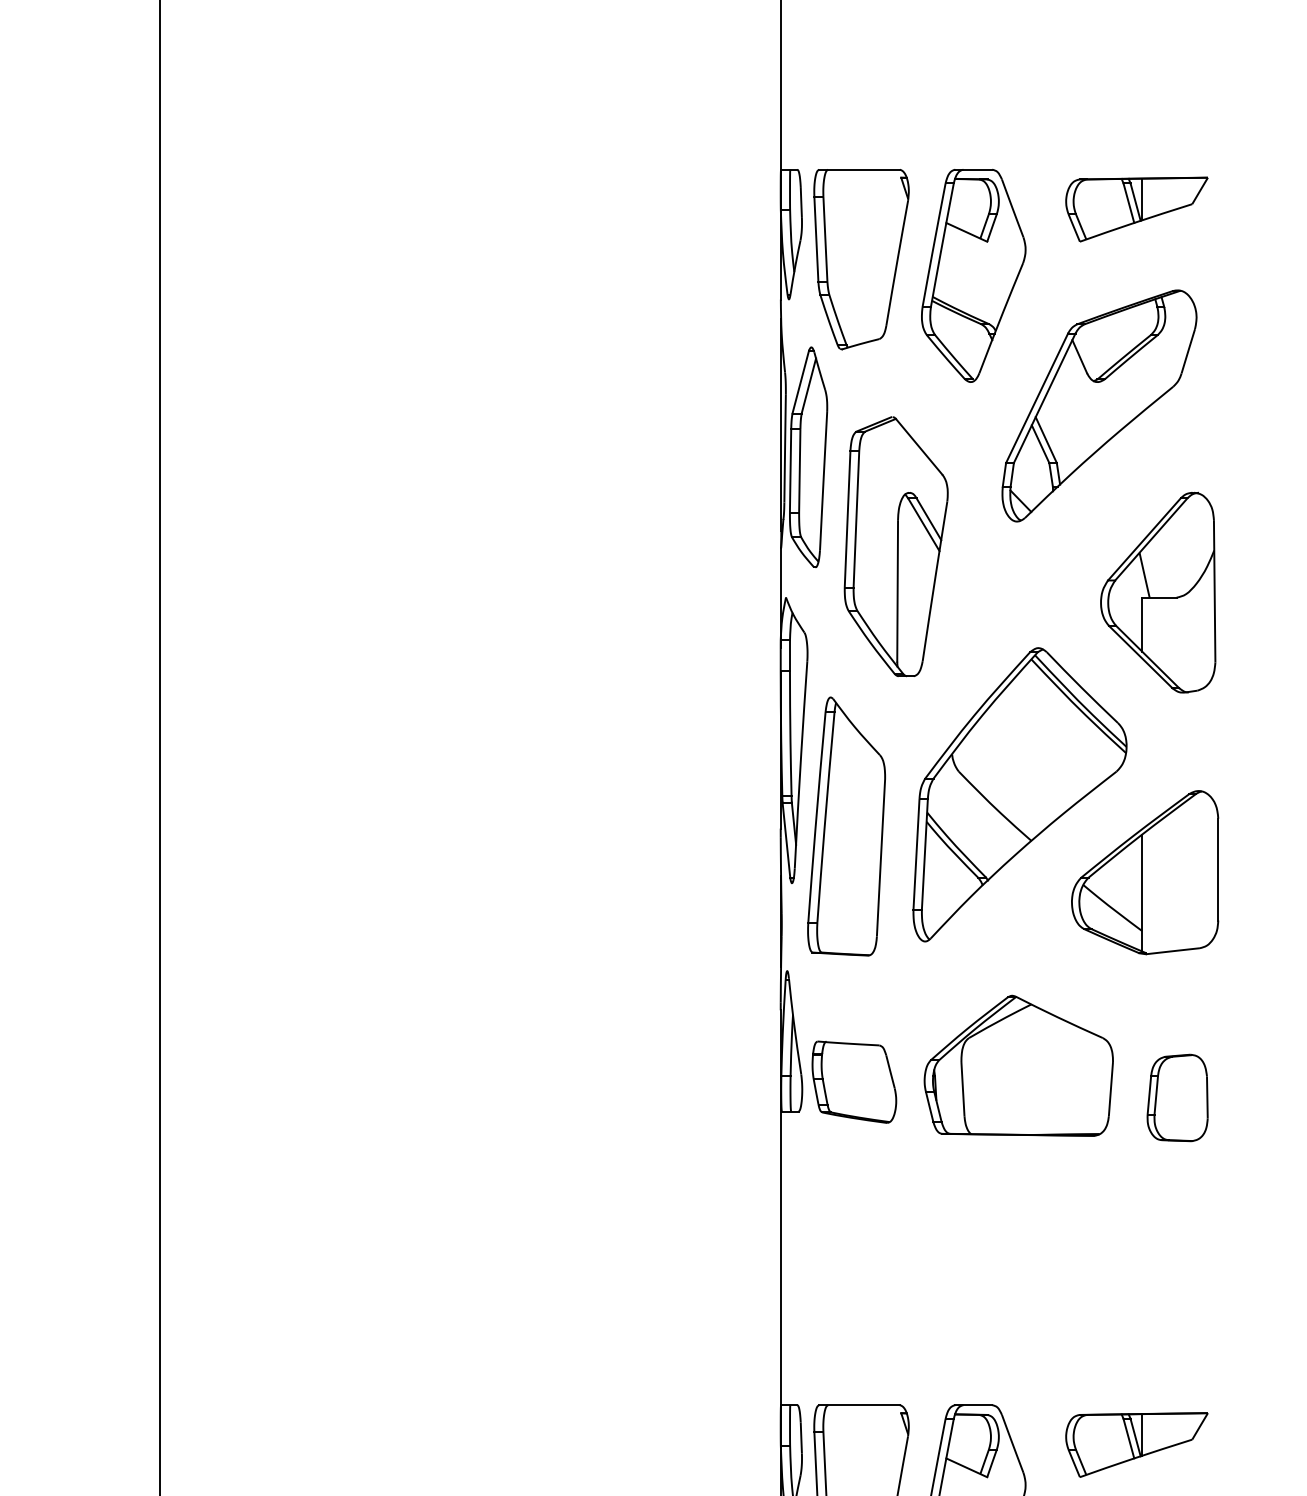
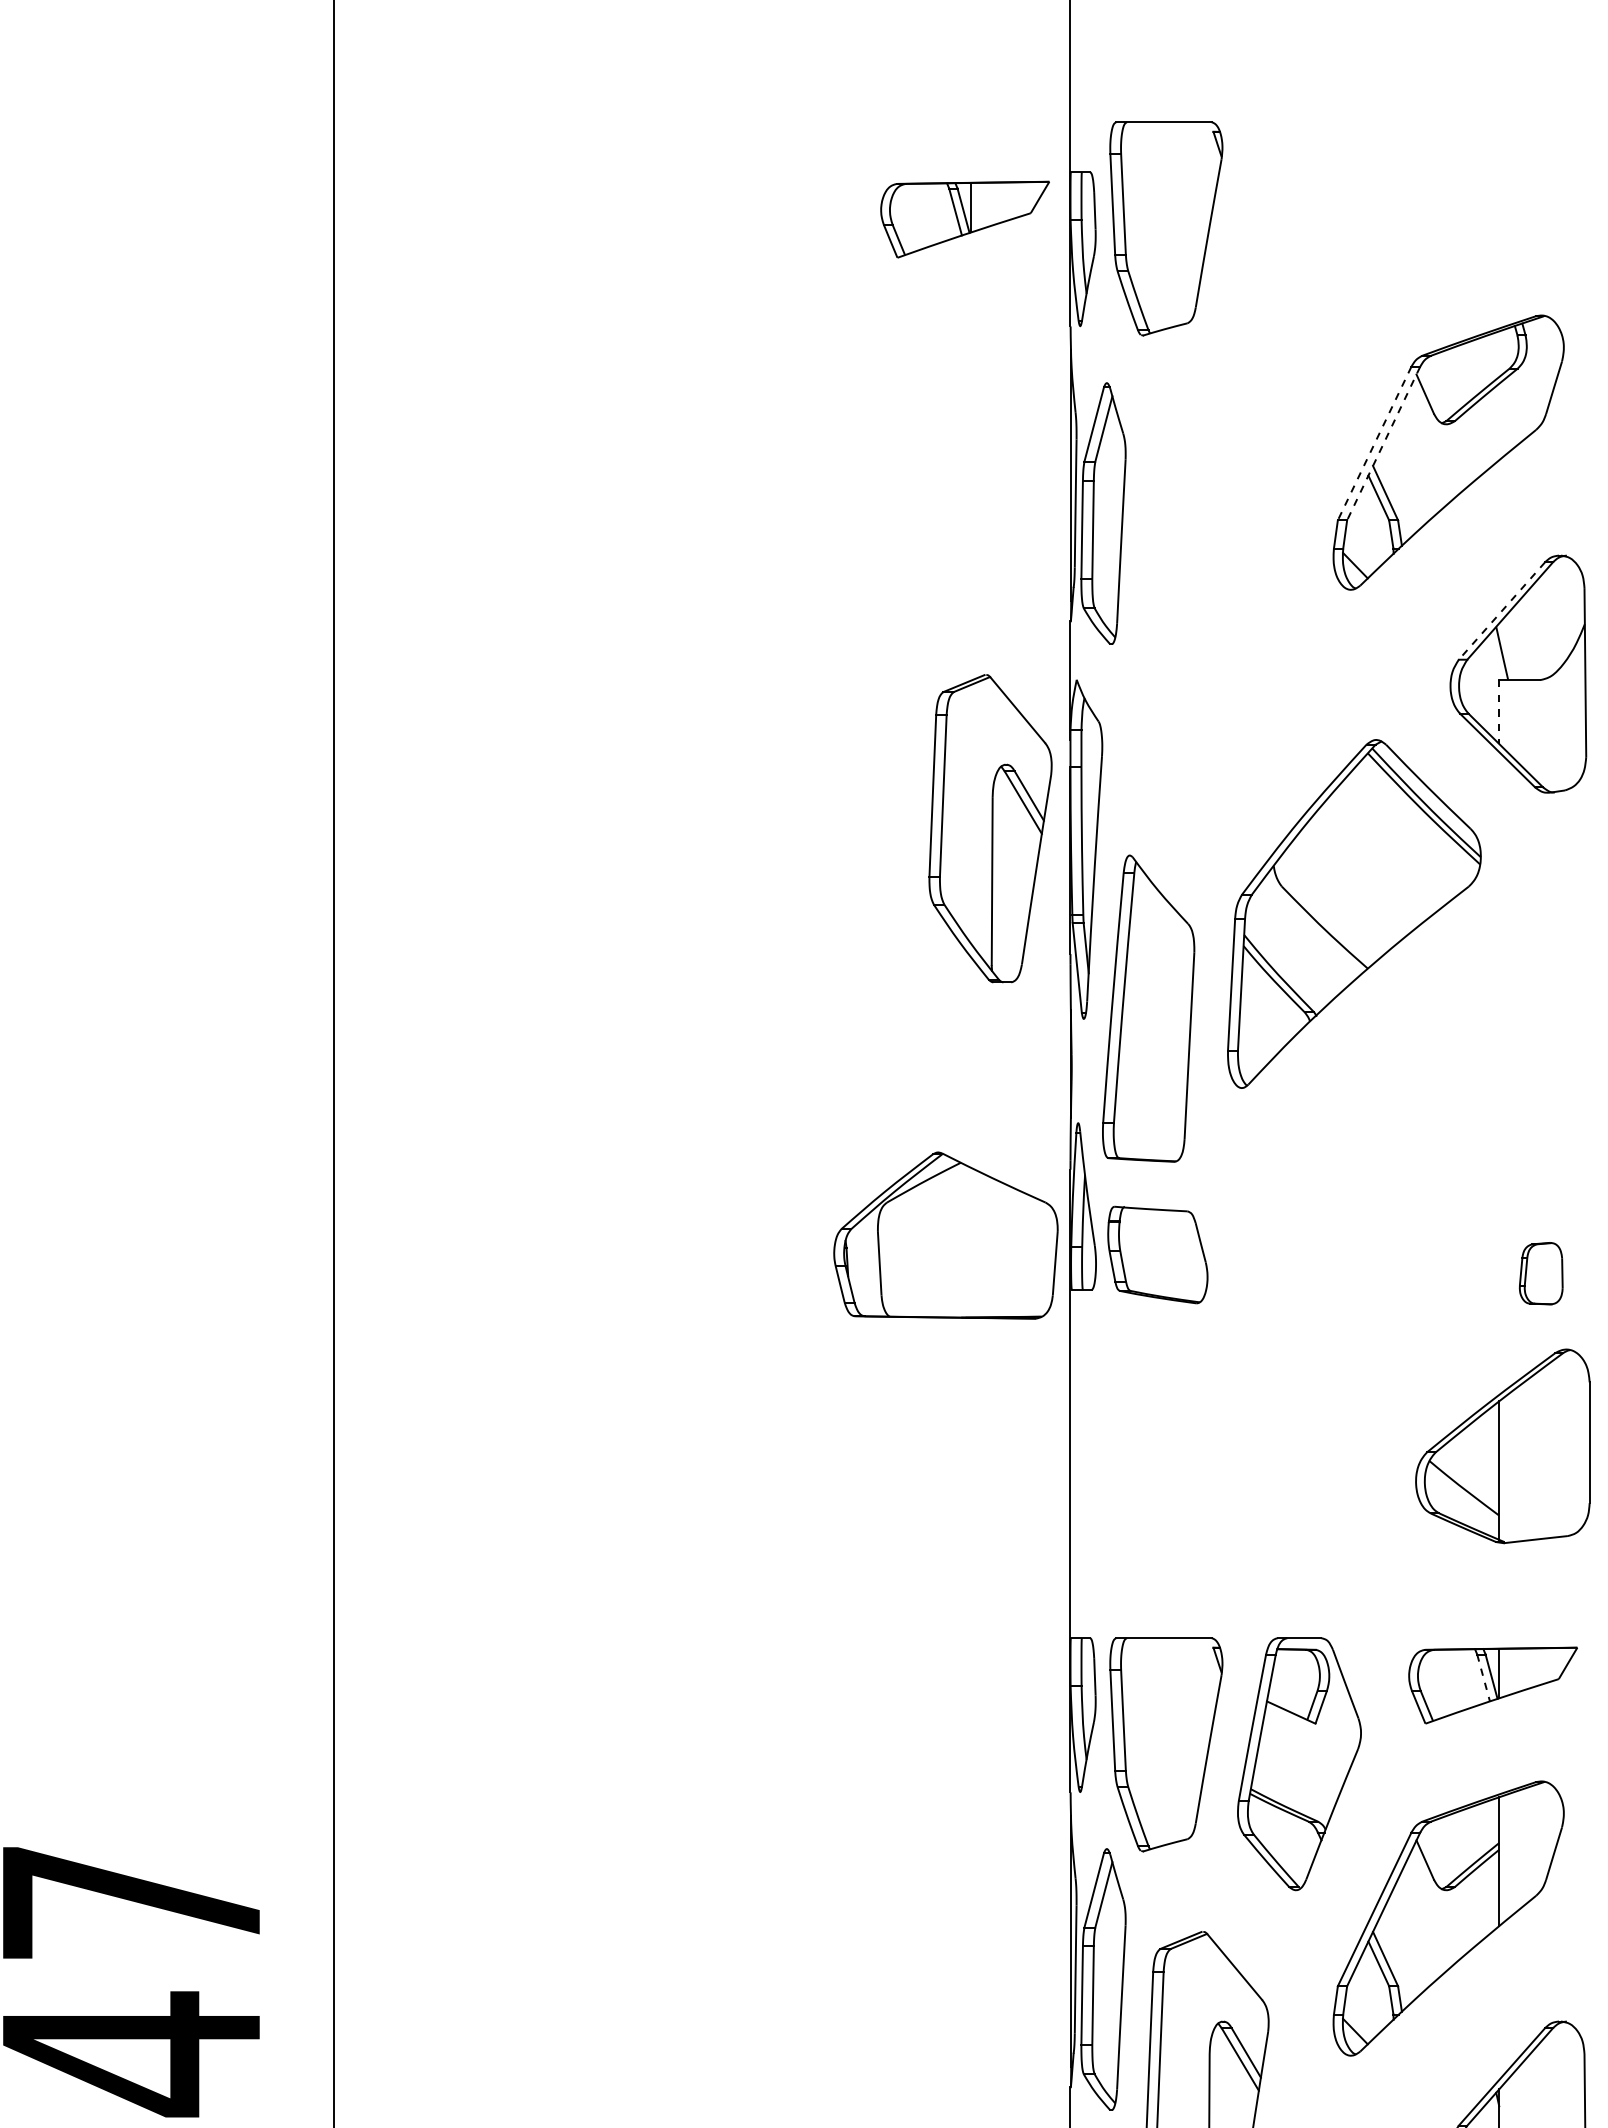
part: (1136, 209) -> (964, 219), moved
part: (861, 259) -> (1166, 228), moved
part: (973, 276) -> (1299, 298), removed
line: (1036, 399) -> (1374, 444), solid -> dashed
line: (1044, 399) -> (1383, 444), solid -> dashed
line: (1143, 539) -> (1501, 611), solid -> dashed
part: (896, 546) -> (990, 828), moved
line: (1142, 624) -> (1499, 712), solid -> dashed
part: (846, 826) -> (1148, 1008), moved
part: (1144, 872) -> (1502, 1446), moved
part: (1018, 1065) -> (945, 1235), moved
part: (1176, 1097) -> (1540, 1273), size x0.6
line: (1128, 1439) -> (1483, 1678), solid -> dashed

